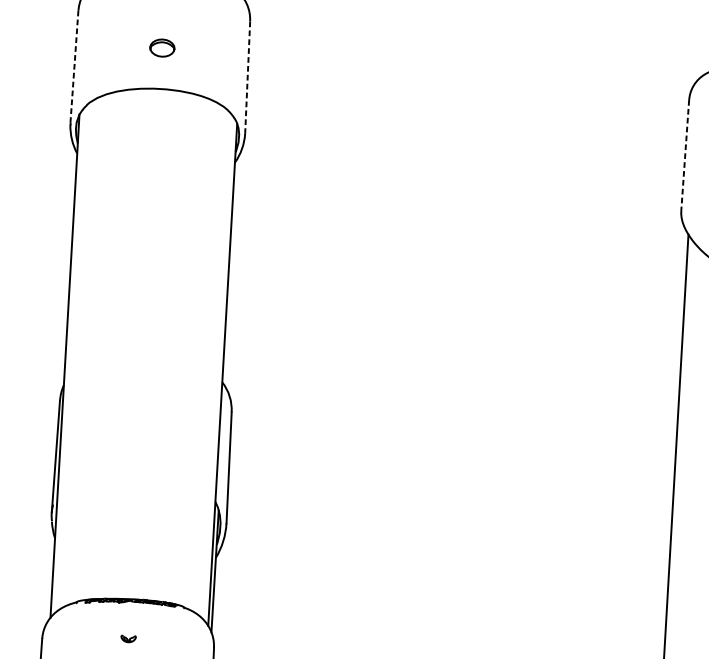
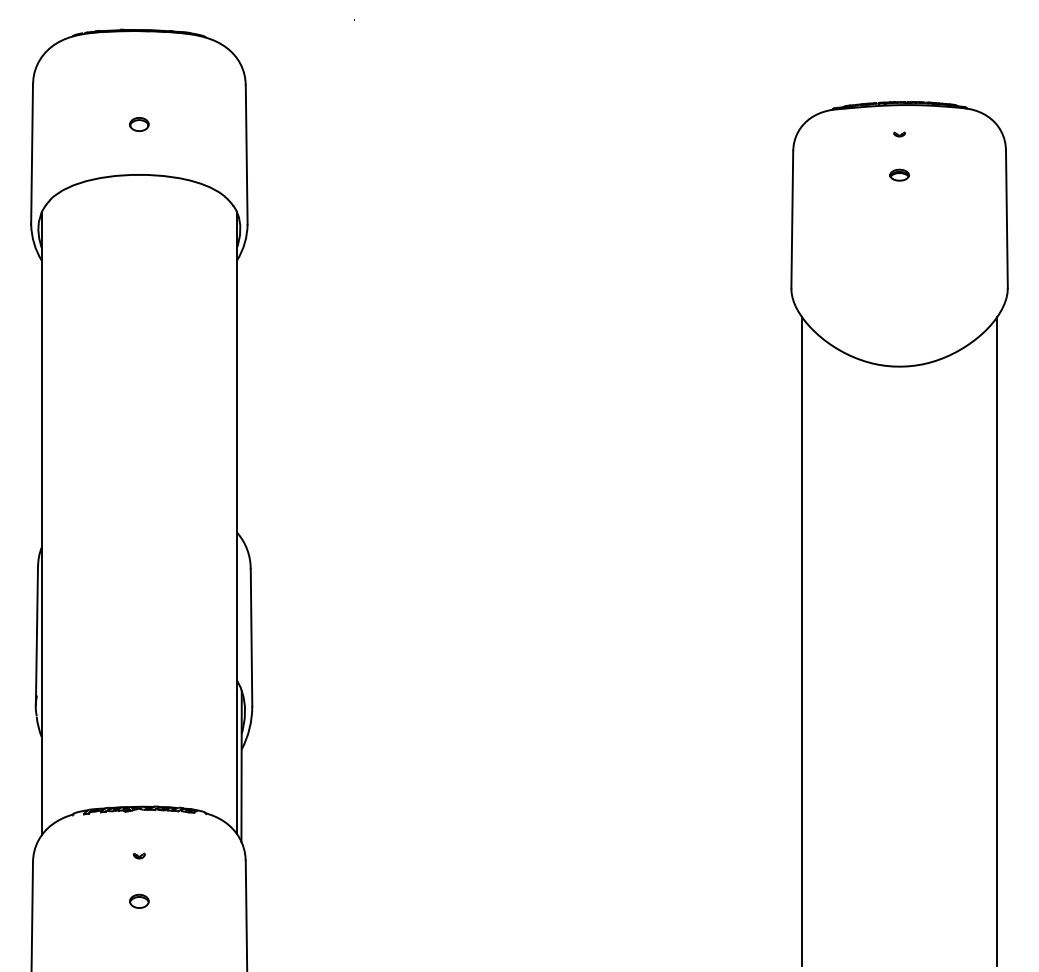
part: (162, 48) -> (139, 124), size x0.62
line: (74, 67) -> (32, 154), dashed -> solid
line: (247, 77) -> (246, 154), dashed -> solid
line: (685, 155) -> (792, 219), dashed -> solid
part: (127, 638) -> (138, 855), size x0.62

